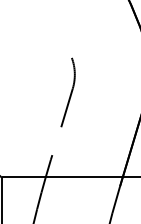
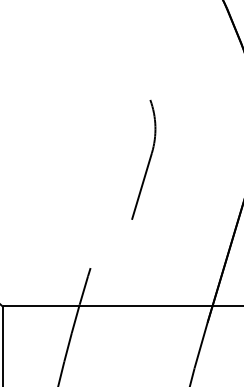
part: (67, 92) -> (142, 159), moved

